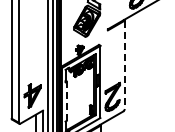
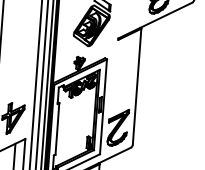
line: (124, 65) -> (136, 87), dashed -> solid
line: (66, 101) -> (57, 129), dashed -> solid

